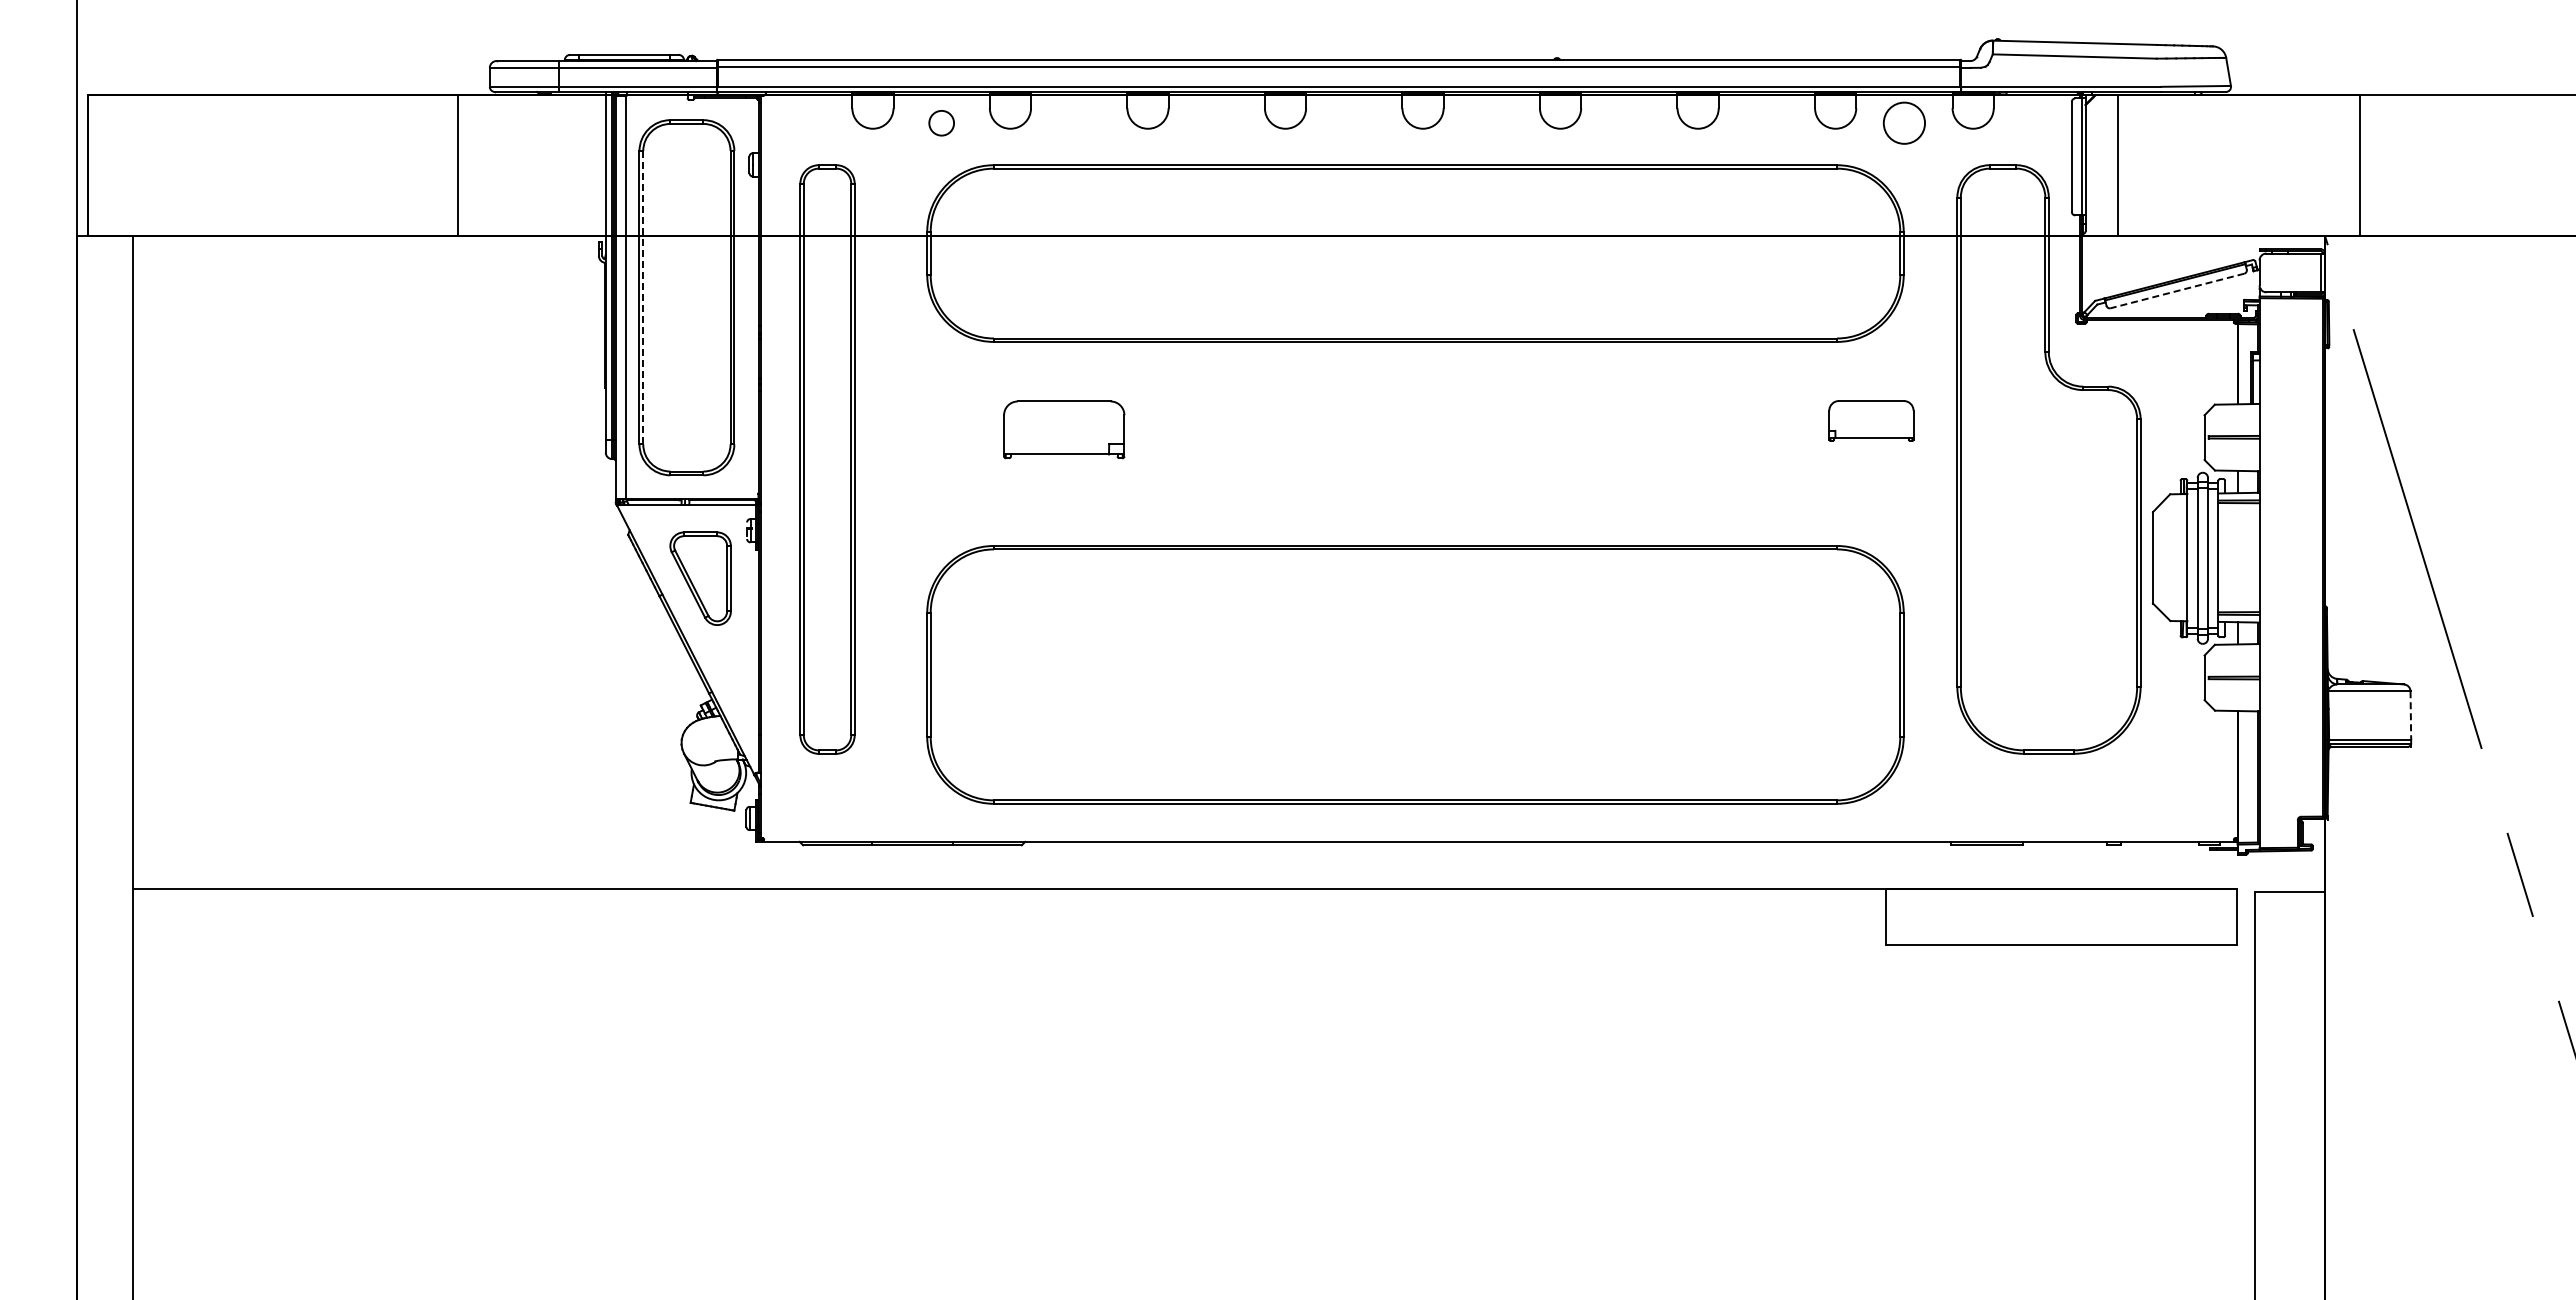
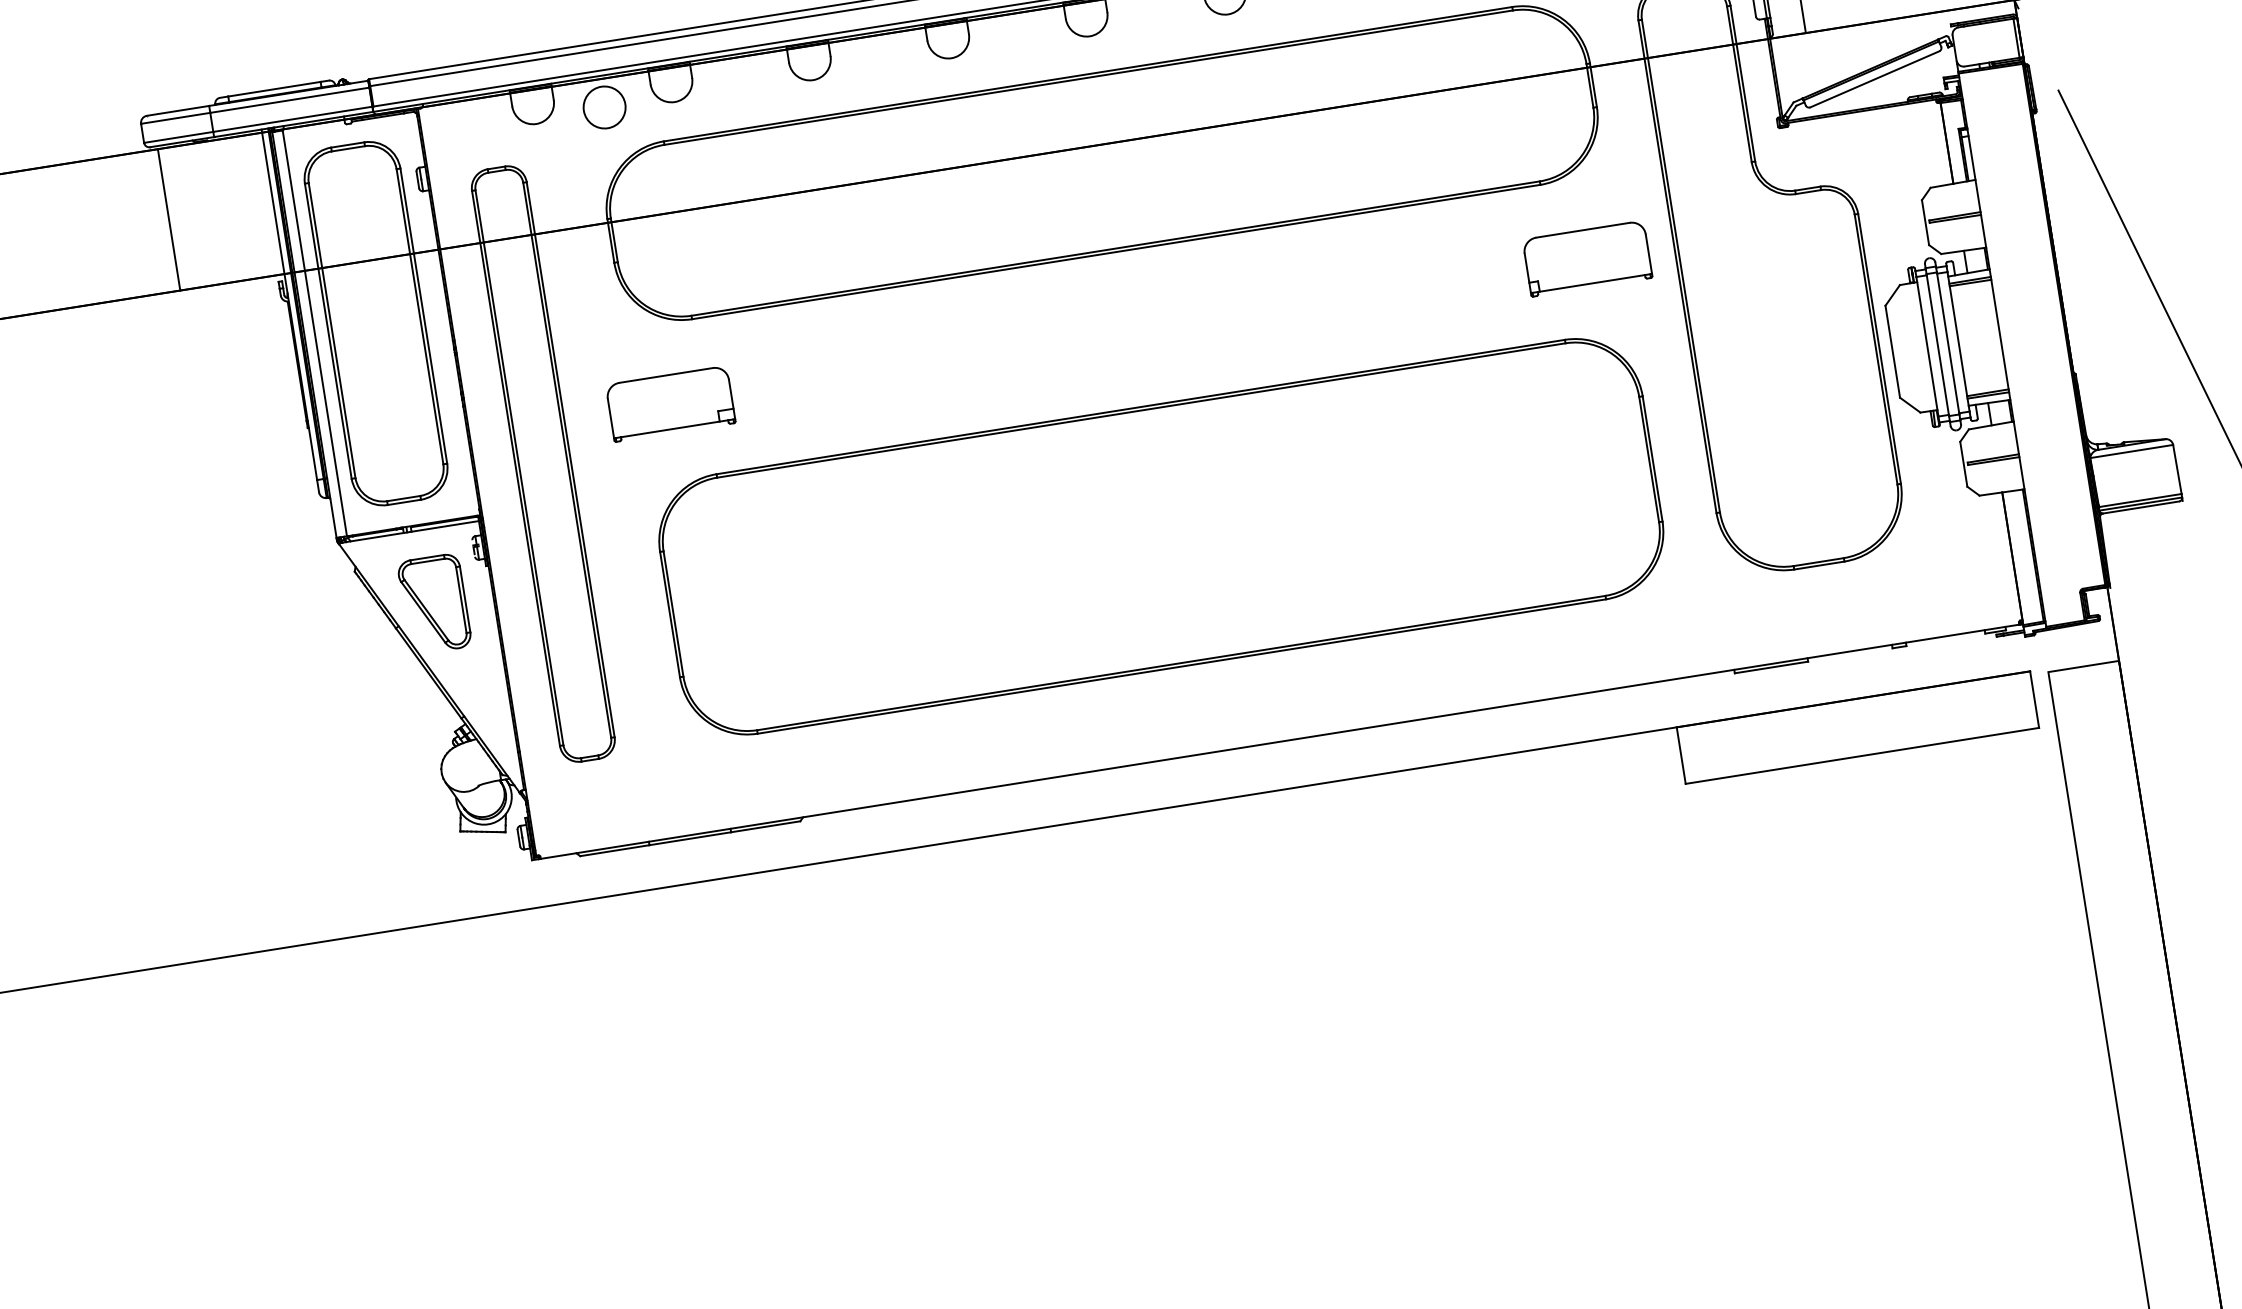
circle: (941, 122) -> (604, 106), size x1.67
line: (458, 165) -> (169, 220), moved
line: (2177, 291) -> (1874, 79), dashed -> solid
line: (643, 297) -> (332, 330), dashed -> solid
part: (1871, 420) -> (1587, 258), size x1.43
part: (1064, 429) -> (670, 403), moved
part: (1415, 674) -> (1161, 536), moved
line: (2410, 716) -> (2177, 470), dashed -> solid

